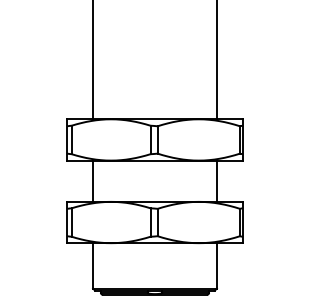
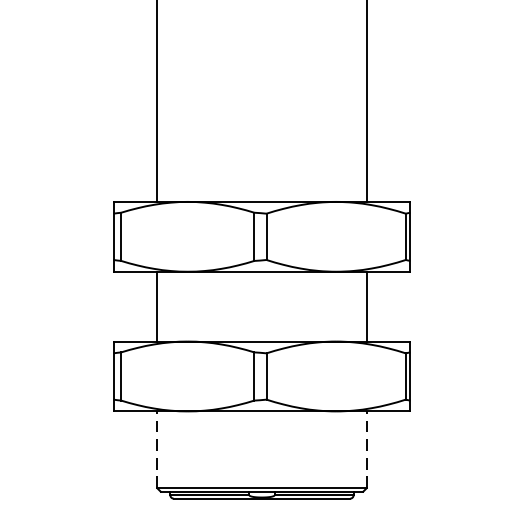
line: (93, 265) -> (157, 449), solid -> dashed
line: (216, 265) -> (366, 449), solid -> dashed

